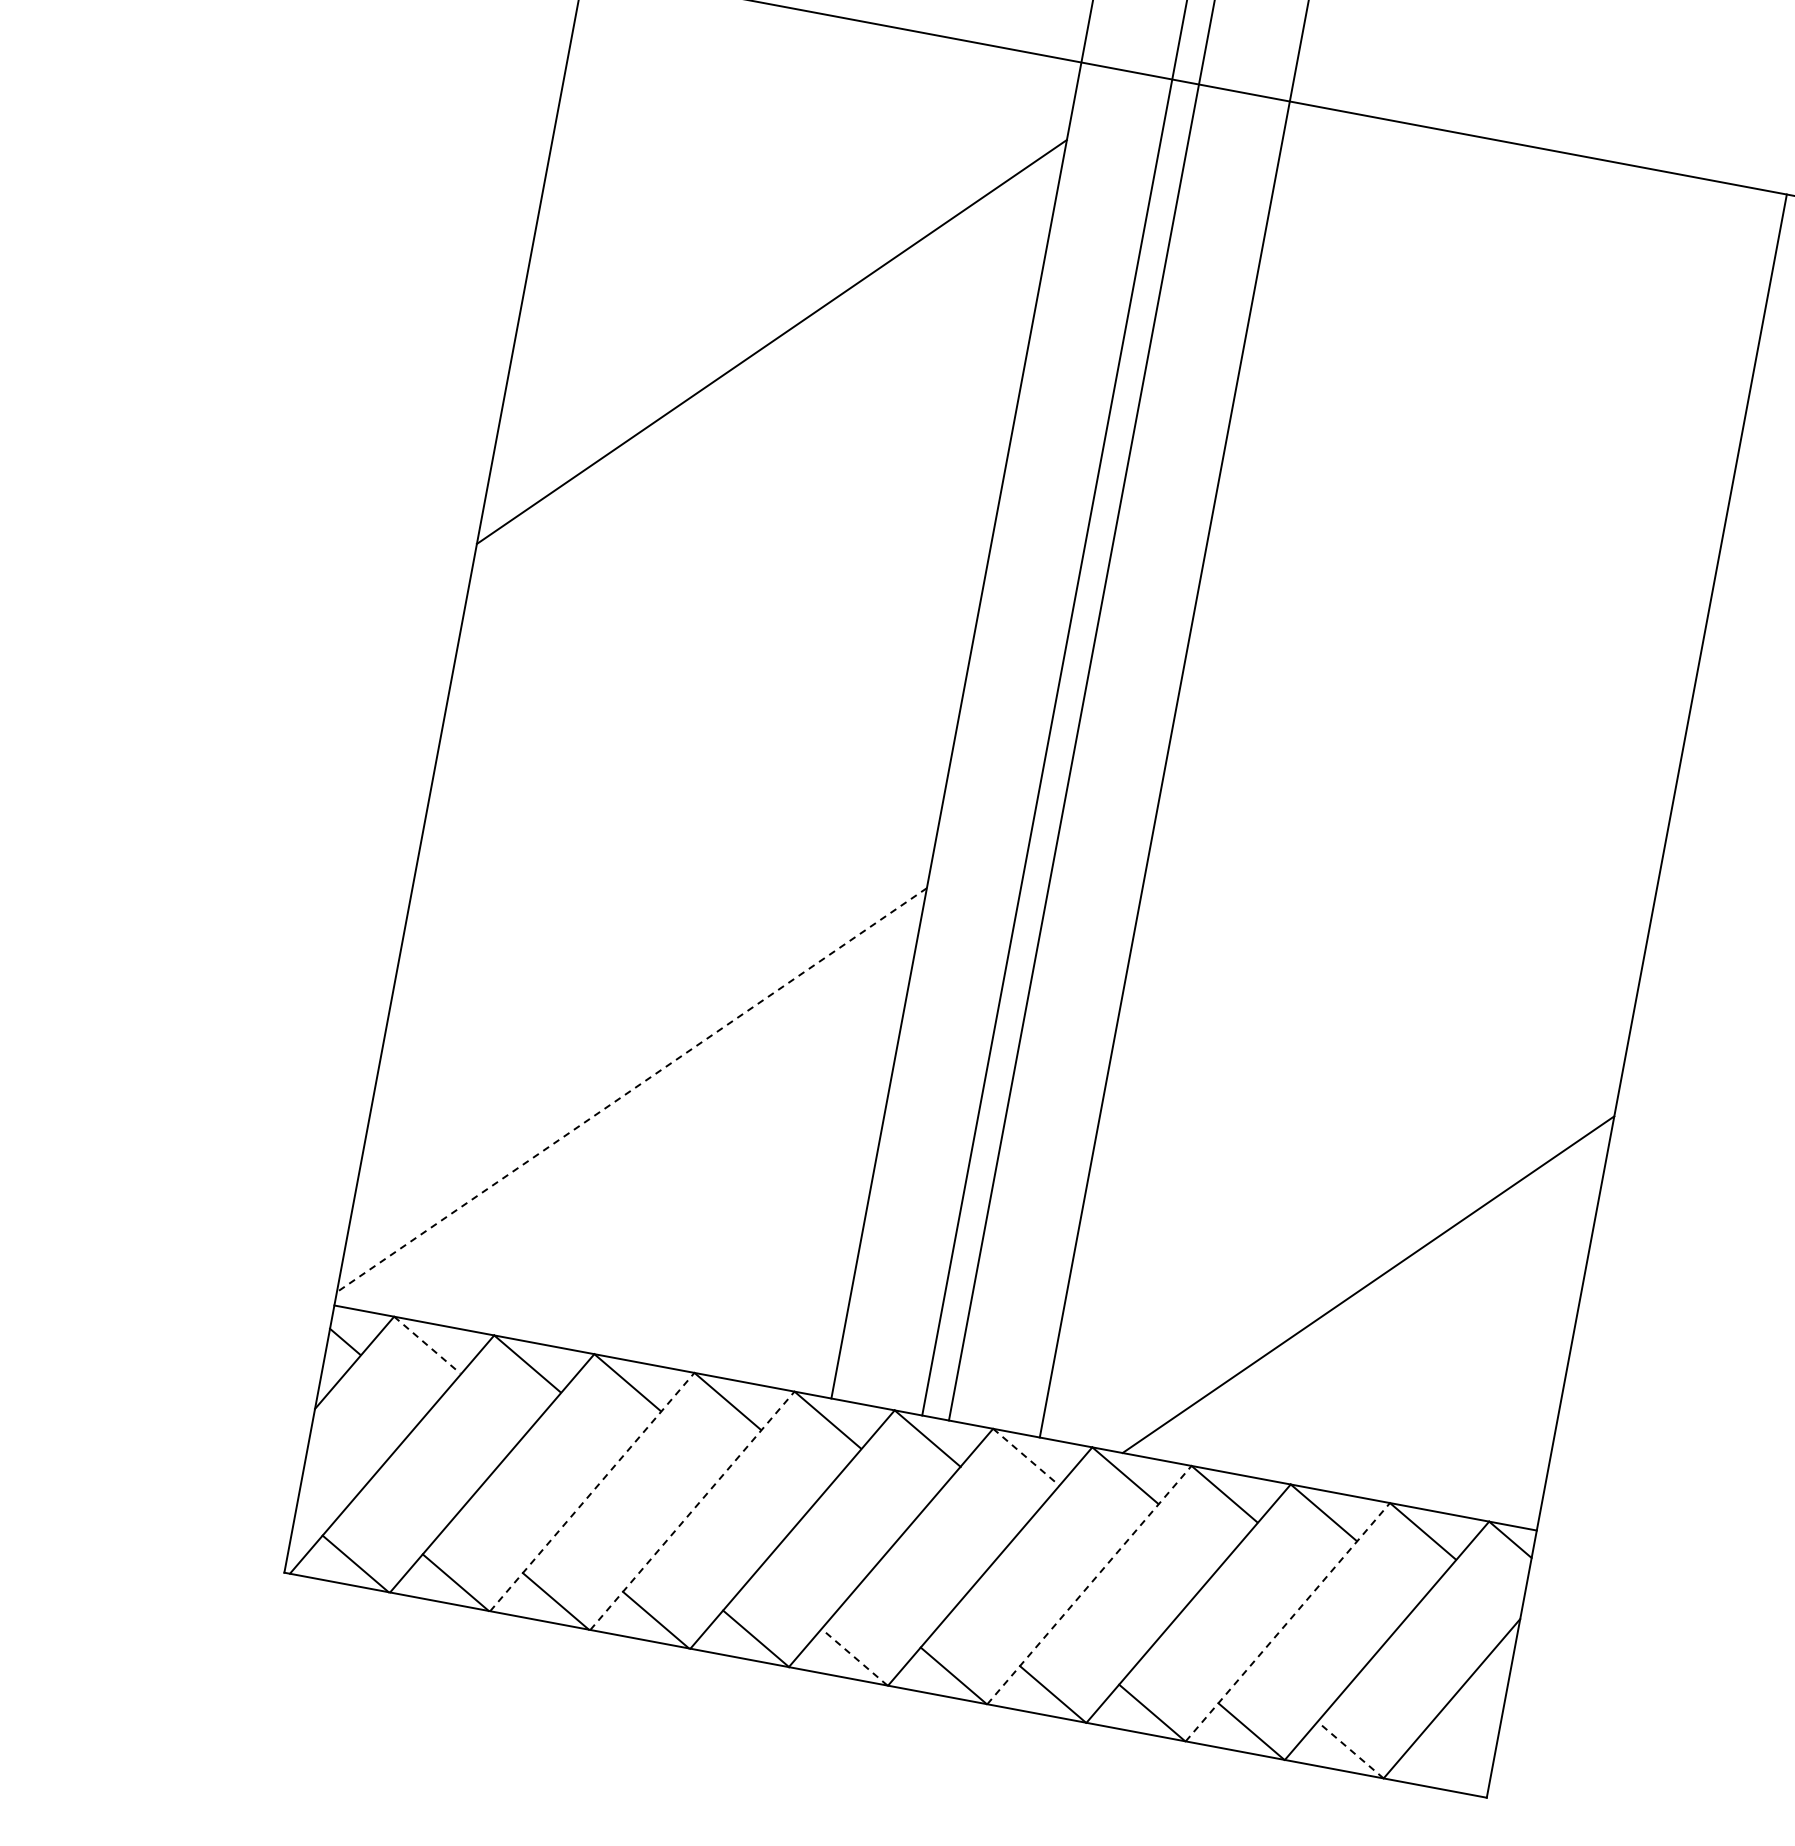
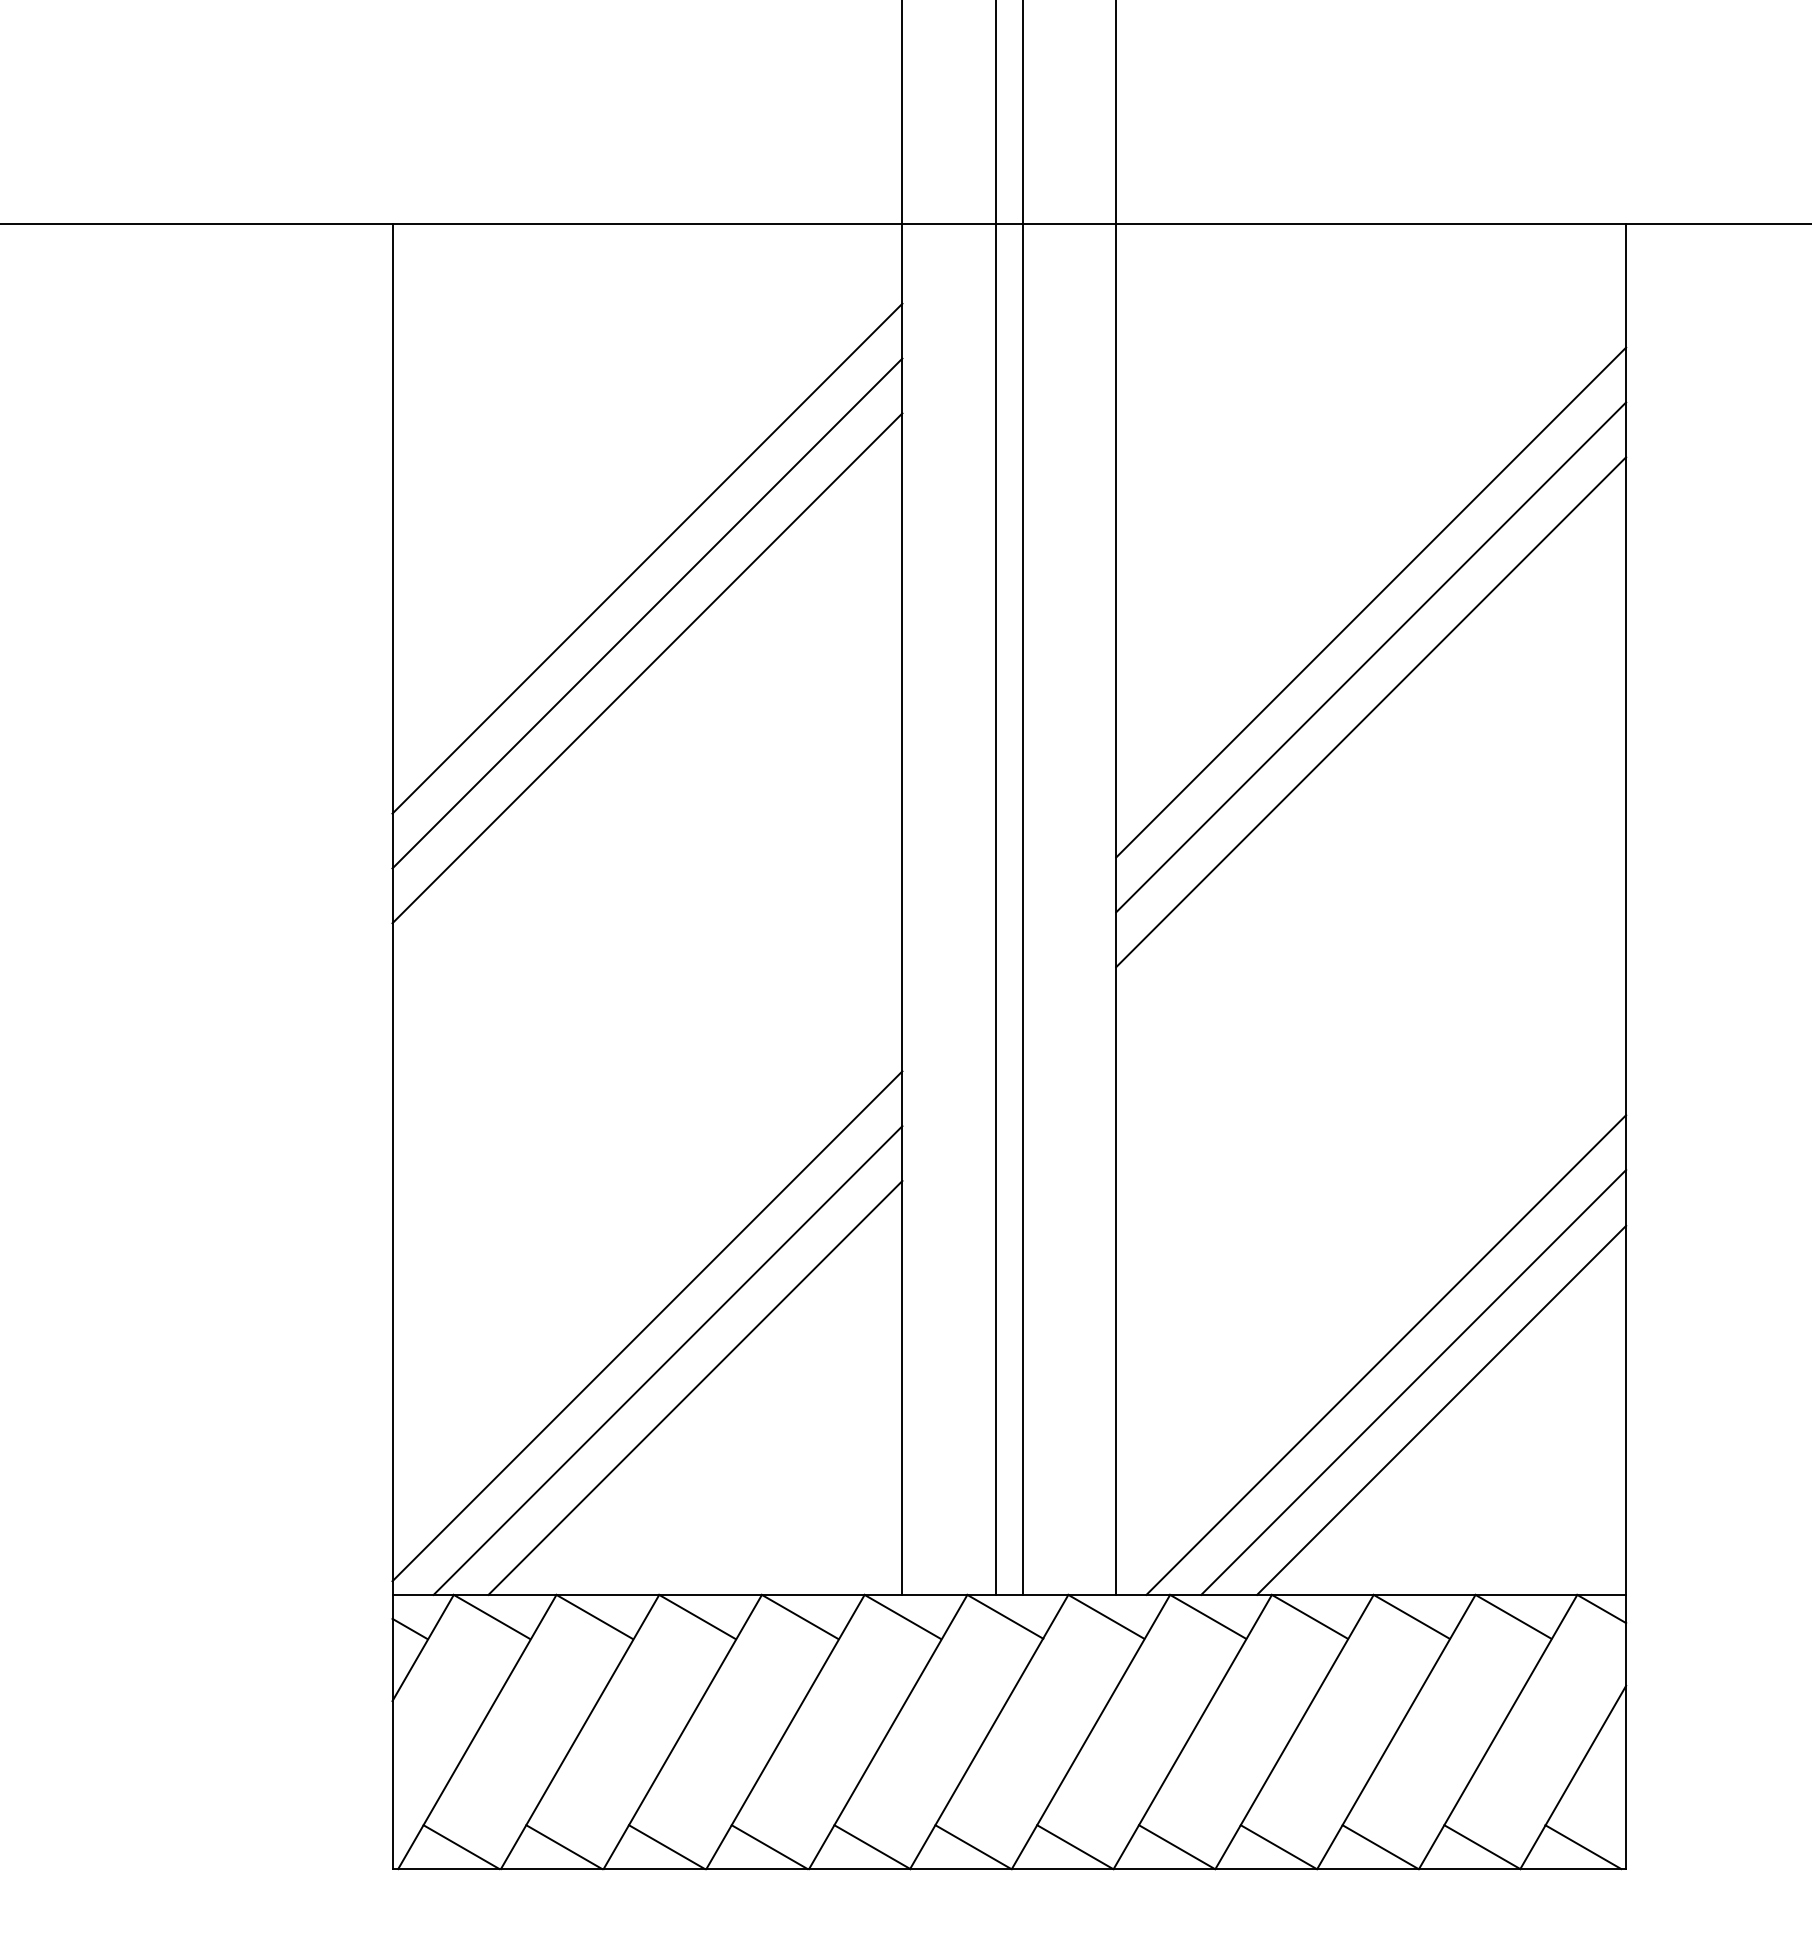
line: (761, 395) -> (647, 613), added
line: (751, 449) -> (647, 668), added
line: (1469, 516) -> (1371, 602), added
line: (1459, 570) -> (1371, 657), added
line: (1449, 623) -> (1371, 712), added
line: (631, 1090) -> (647, 1326), dashed -> solid
line: (645, 1127) -> (667, 1360), added
line: (667, 1158) -> (695, 1387), added
line: (1347, 1252) -> (1386, 1354), added
line: (1390, 1316) -> (1441, 1409), added
line: (426, 1344) -> (491, 1616), dashed -> solid
line: (1026, 1456) -> (1106, 1616), dashed -> solid
line: (593, 1491) -> (683, 1731), dashed -> solid
line: (692, 1510) -> (785, 1731), dashed -> solid
line: (1090, 1584) -> (1193, 1731), dashed -> solid
line: (1288, 1621) -> (1396, 1731), dashed -> solid
line: (854, 1657) -> (973, 1847), dashed -> solid
line: (1350, 1750) -> (1482, 1847), dashed -> solid
line: (1449, 1768) -> (1583, 1847), added

